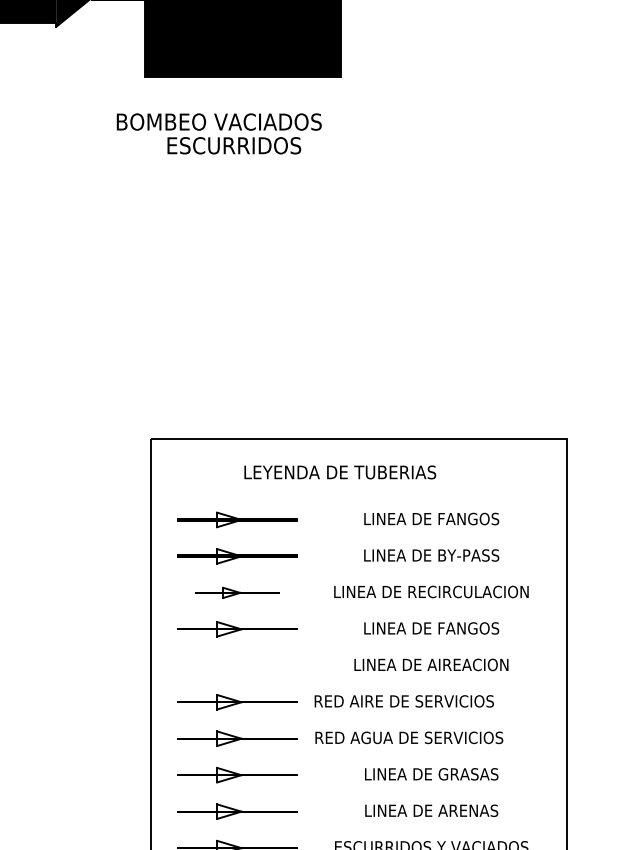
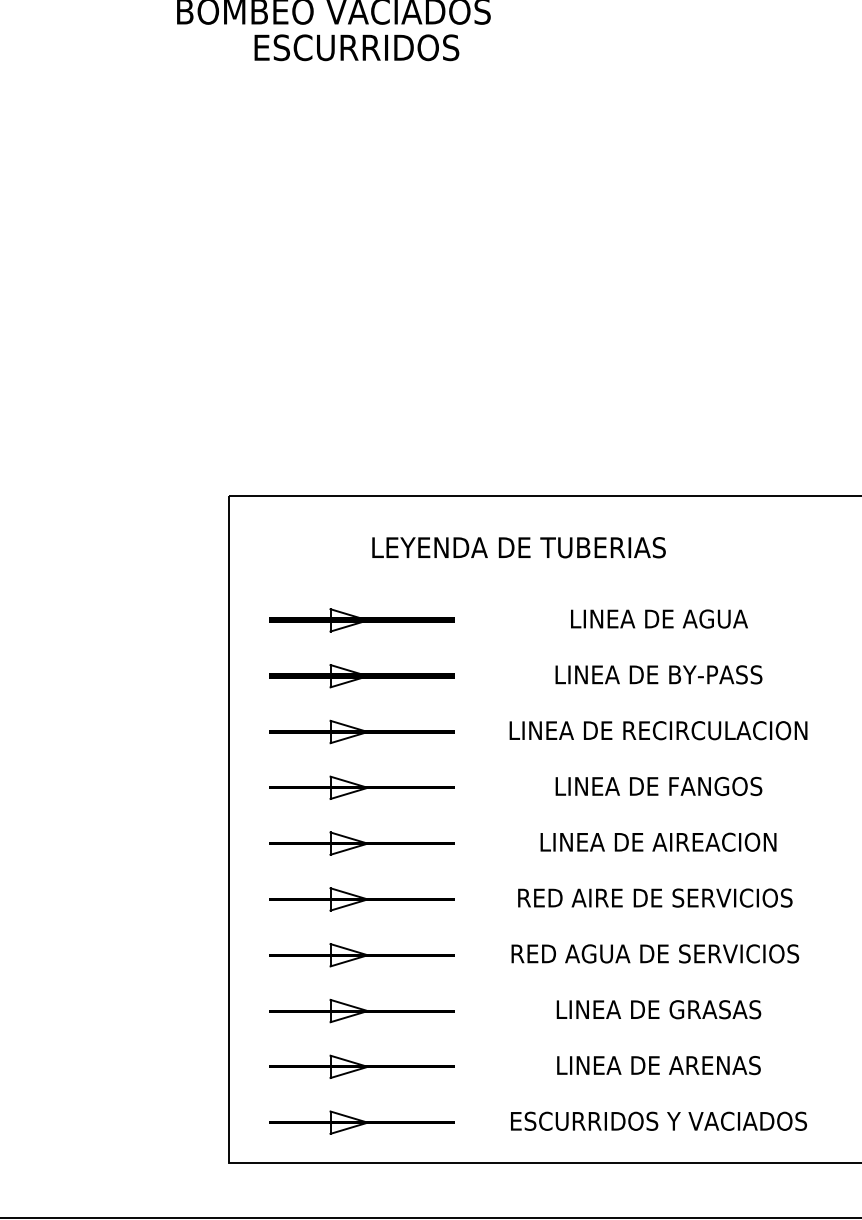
text: (431, 518) -> (658, 618), LINEA DE FANGOS -> LINEA DE AGUA
part: (237, 592) -> (361, 731), size x1.43
part: (237, 665) -> (361, 843), added
text: (403, 701) -> (654, 898), moved
text: (409, 737) -> (655, 953), moved

